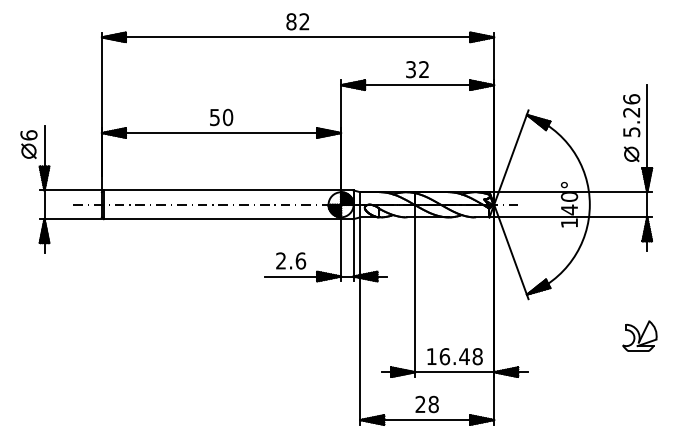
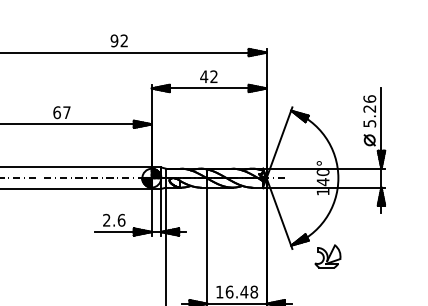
text: (291, 21) -> (114, 40), 82 -> 92
text: (410, 69) -> (203, 76), 32 -> 42
text: (221, 117) -> (62, 112), 50 -> 67
part: (639, 335) -> (327, 255), moved

